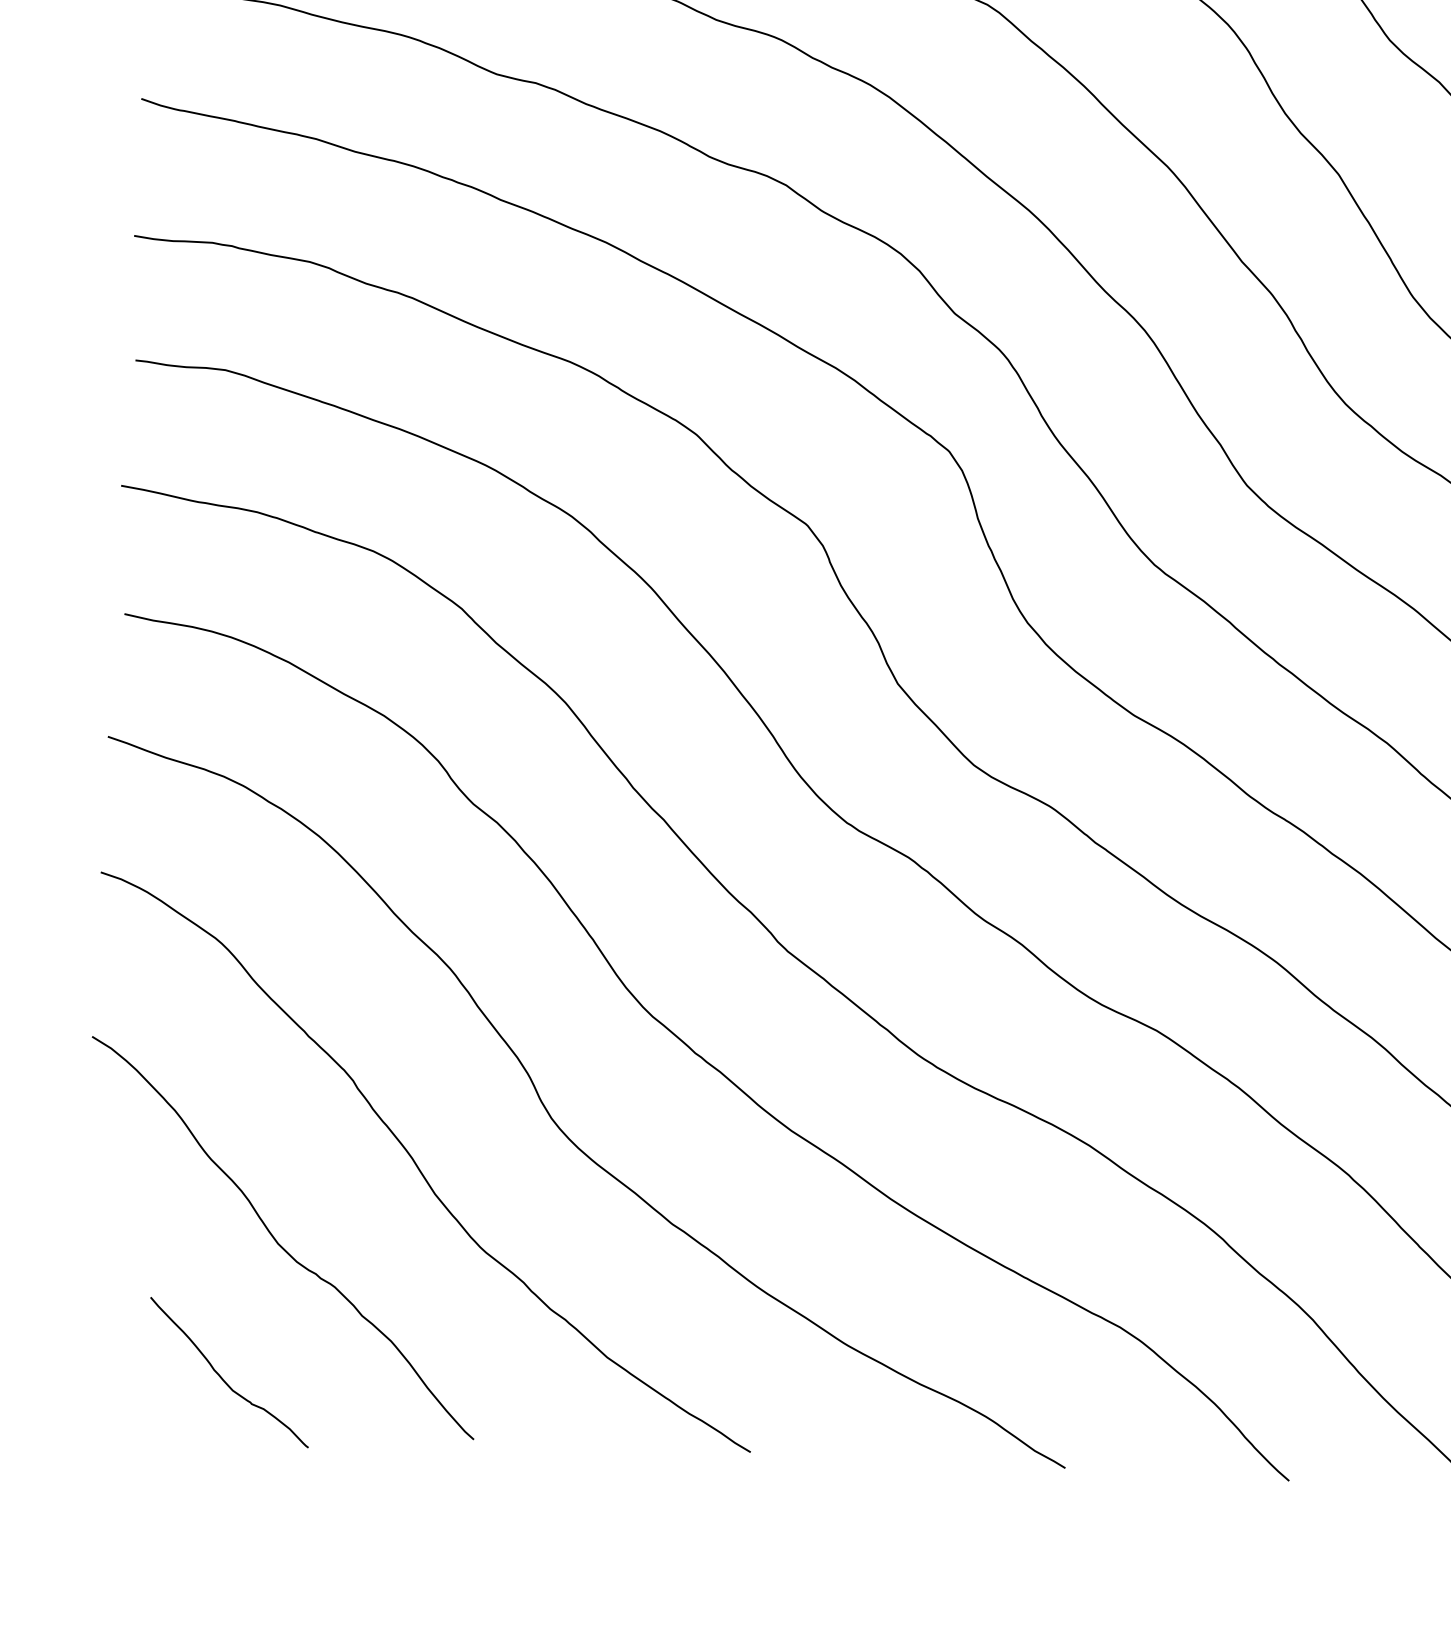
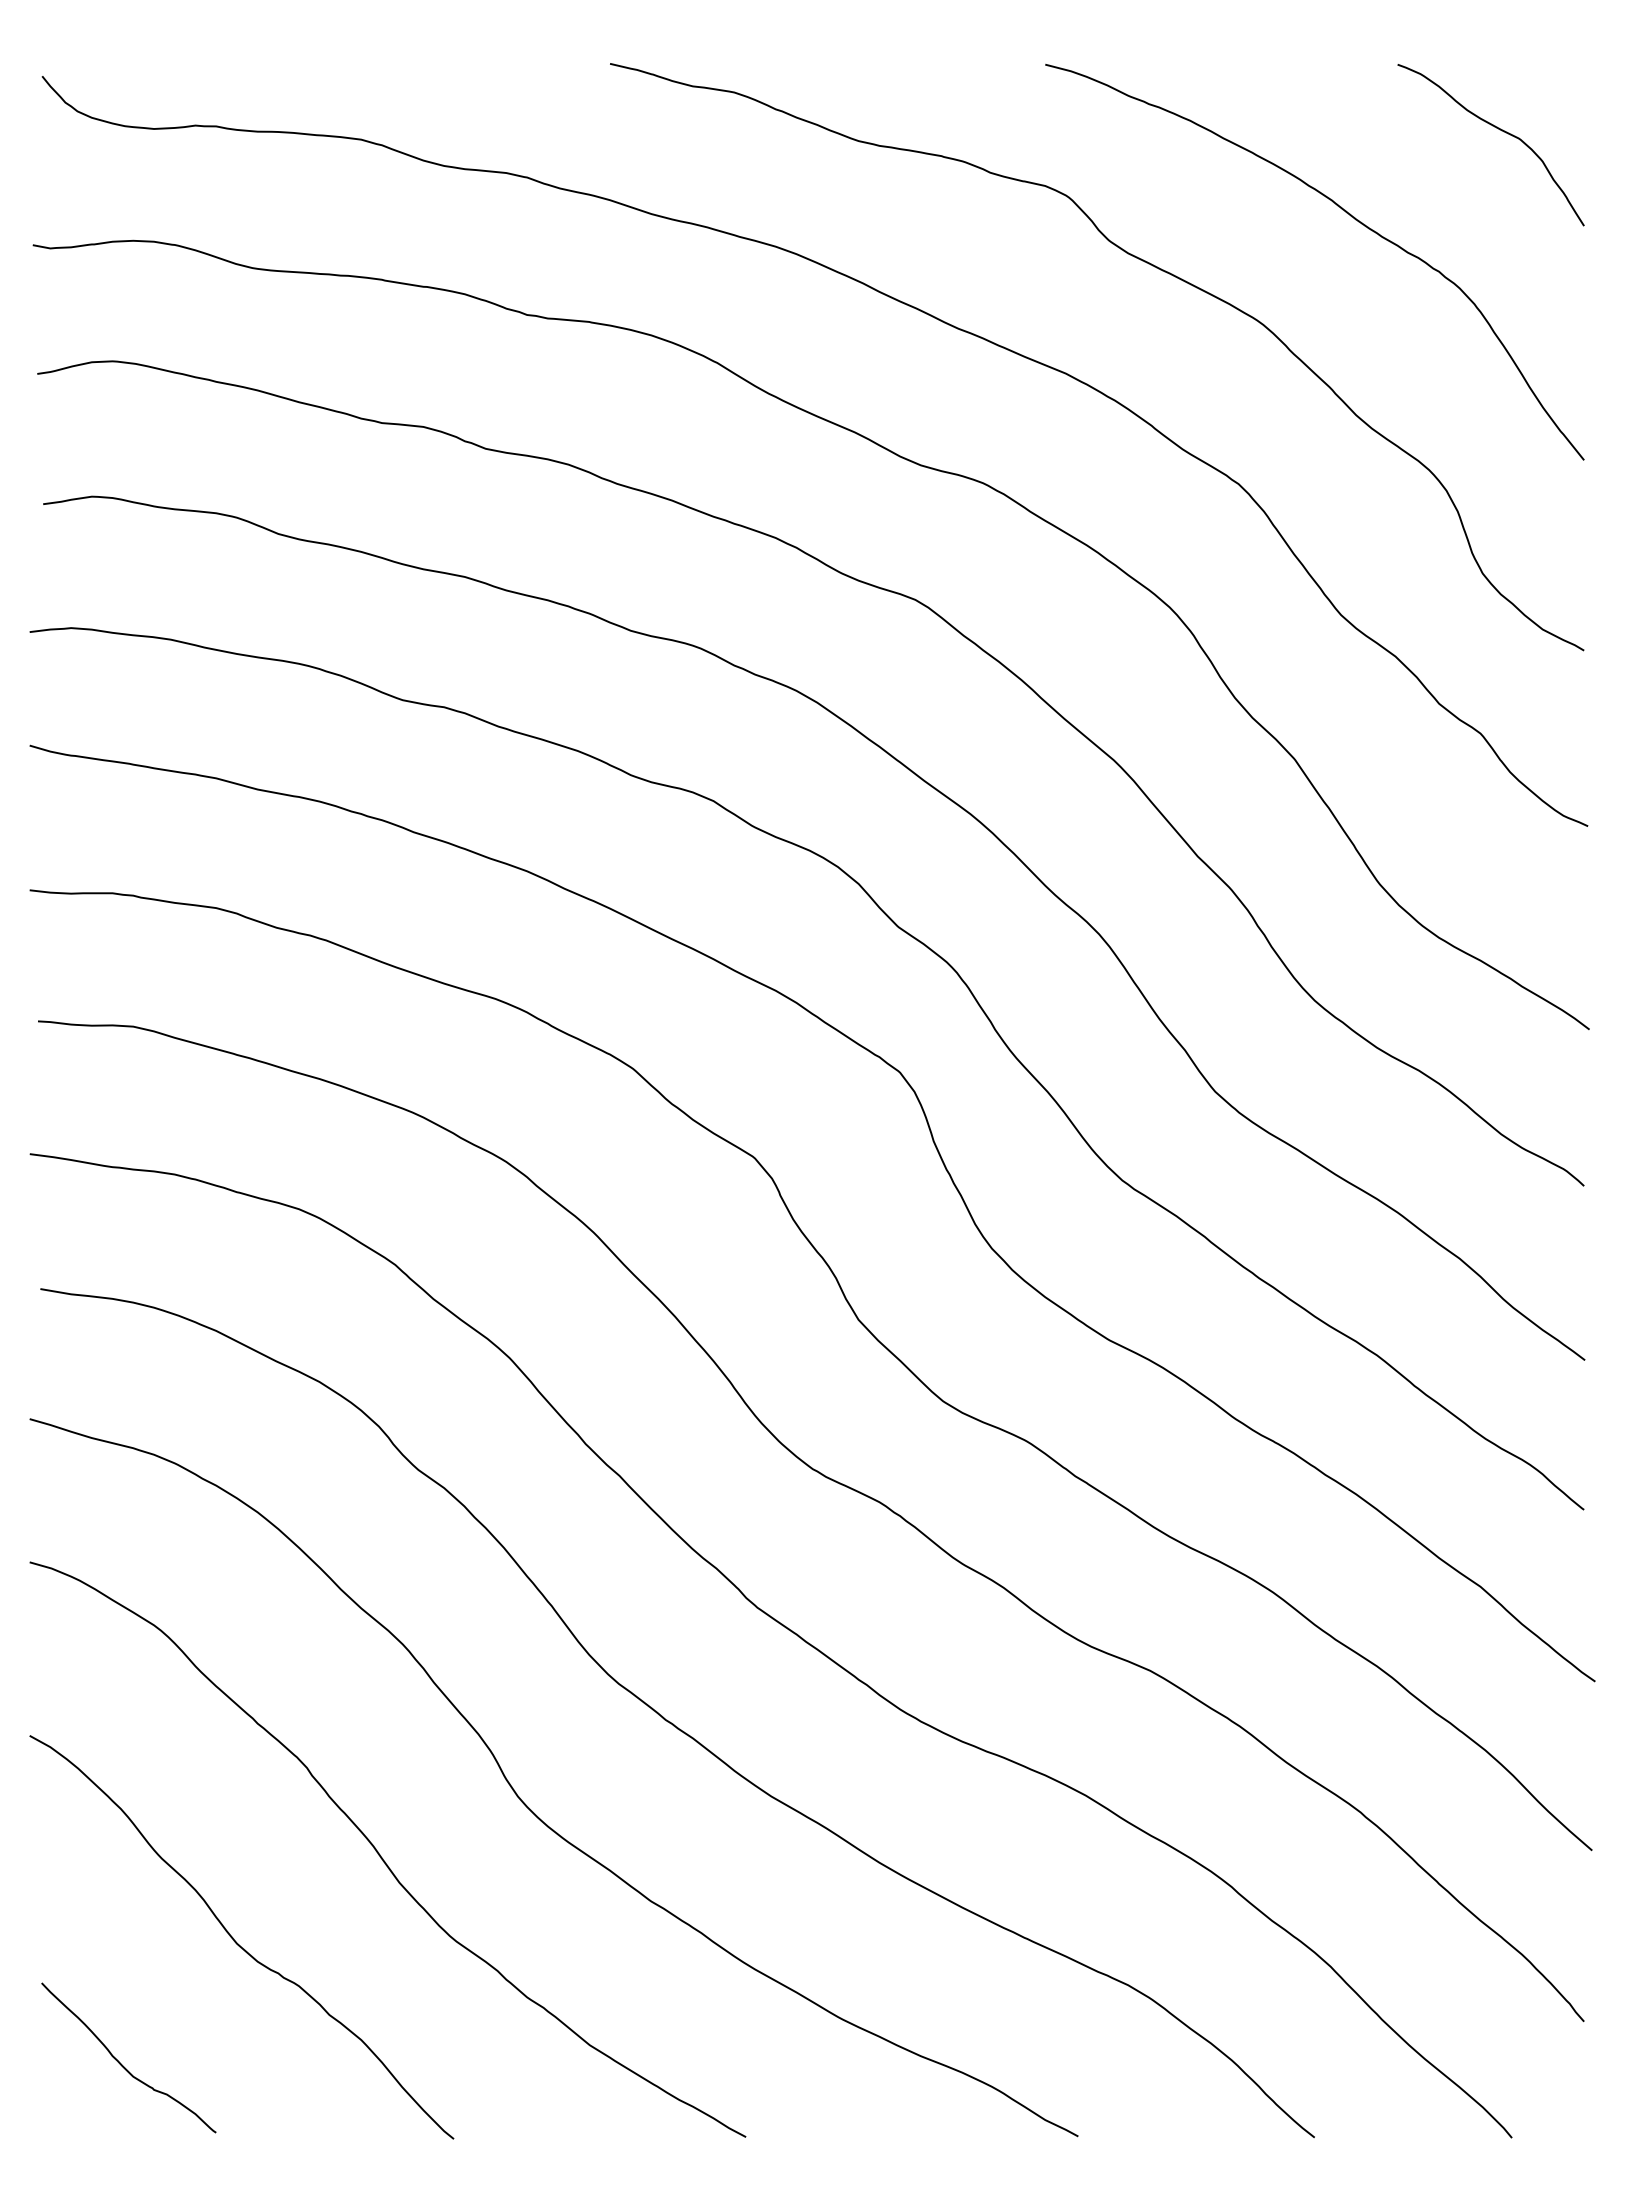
curve: (222, 1377) -> (121, 2063), moved

